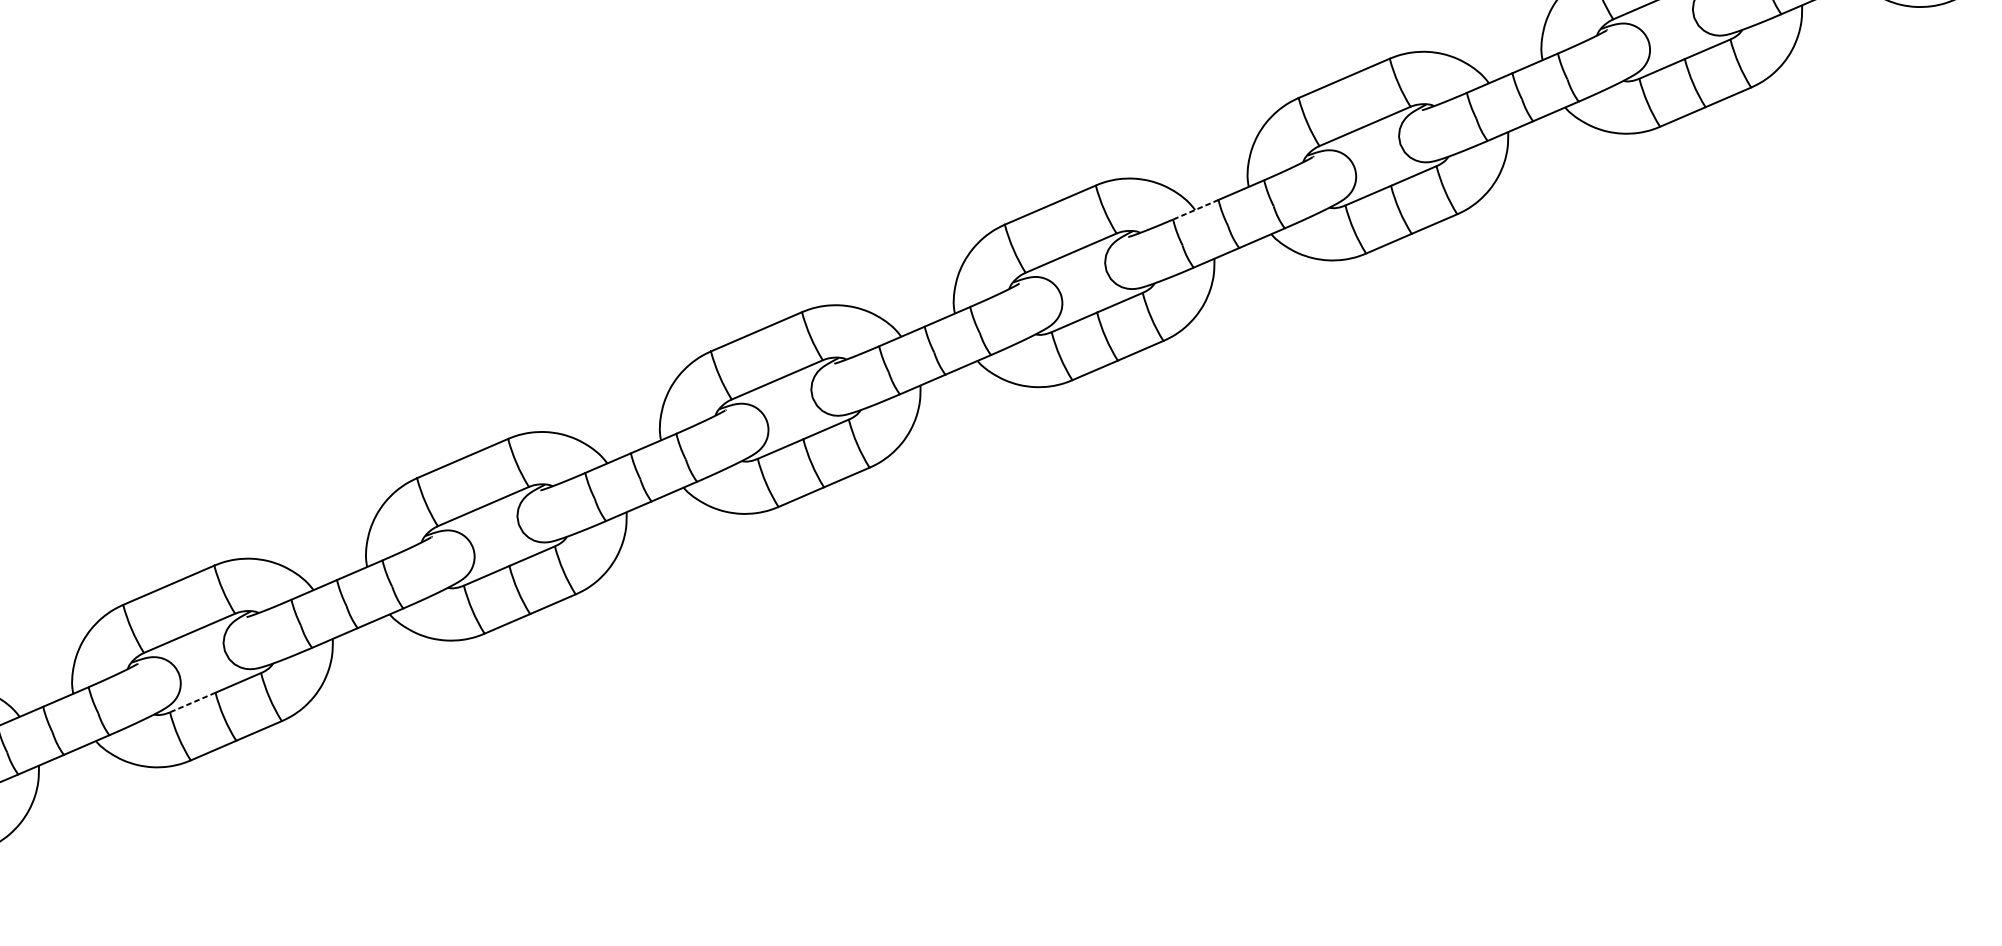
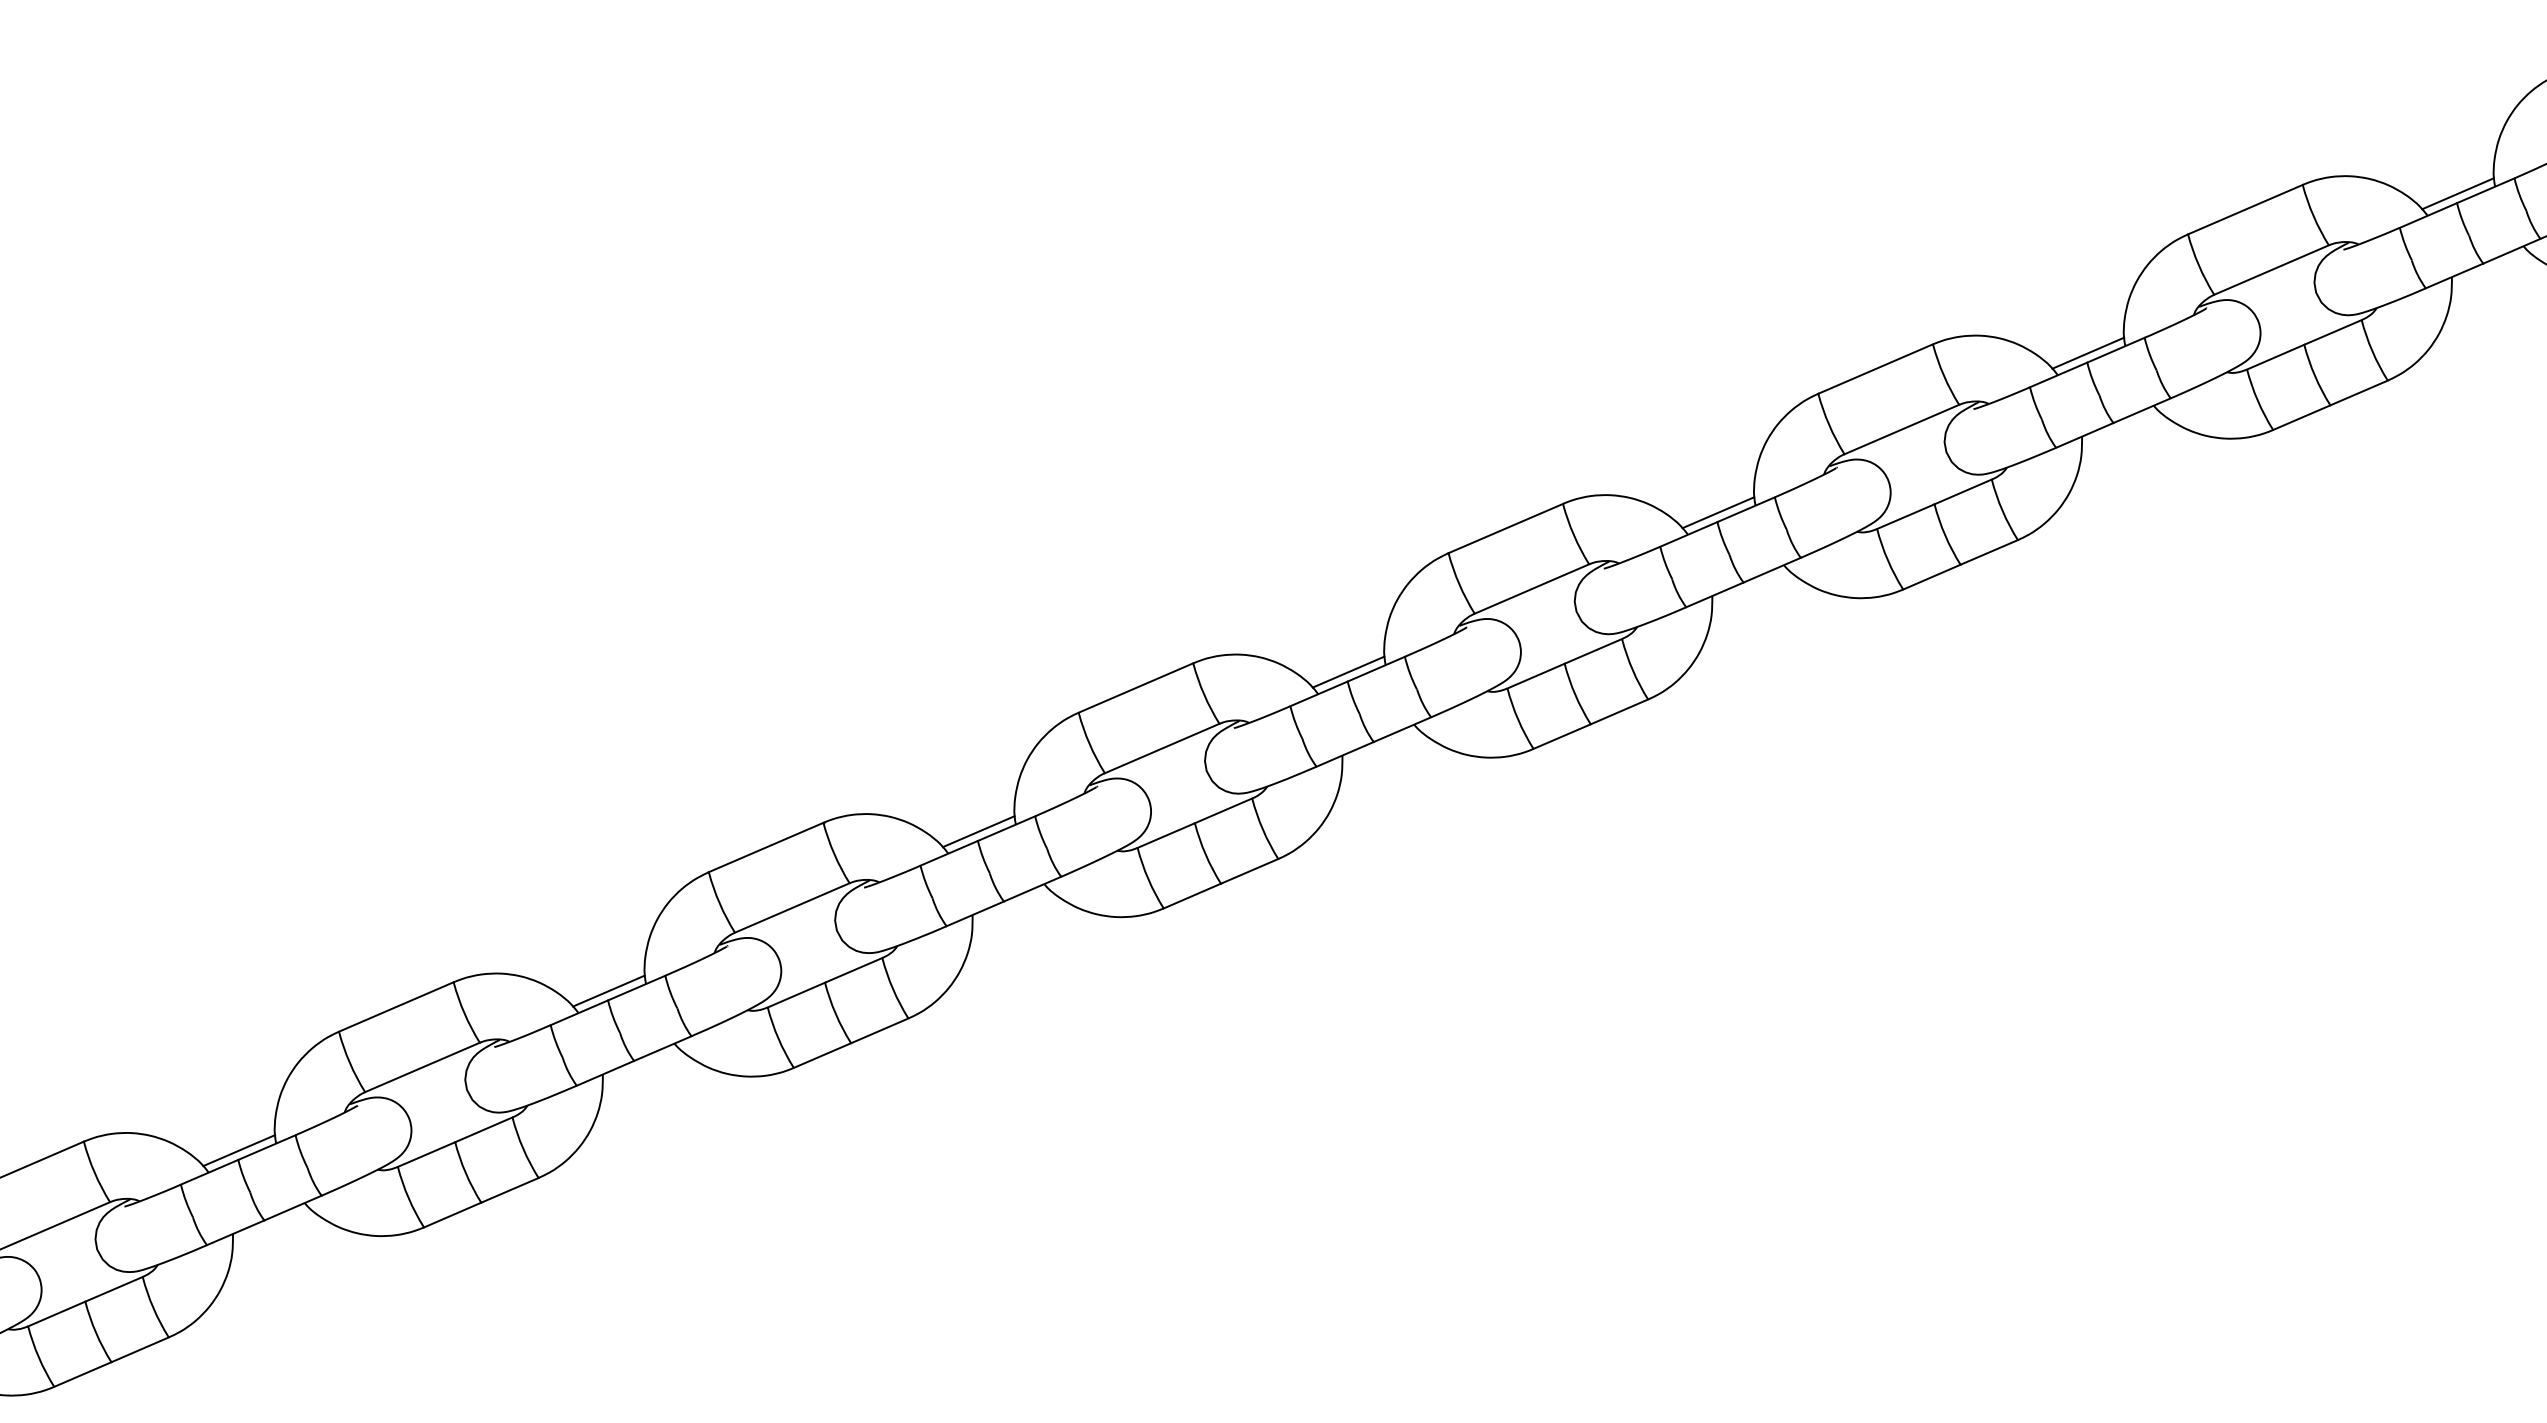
line: (1513, 65) -> (2088, 352), added
line: (1219, 192) -> (1718, 512), added
line: (1195, 209) -> (1688, 534), dashed -> solid
line: (925, 318) -> (1348, 671), added
line: (631, 445) -> (978, 831), added
line: (337, 572) -> (608, 990), added
line: (44, 699) -> (239, 1150), added
line: (192, 702) -> (426, 1154), dashed -> solid

